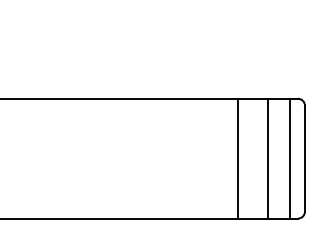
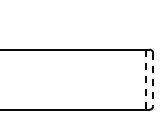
line: (238, 158) -> (119, 79), removed
line: (268, 158) -> (134, 79), removed
line: (289, 160) -> (145, 80), solid -> dashed
line: (305, 160) -> (153, 80), solid -> dashed

